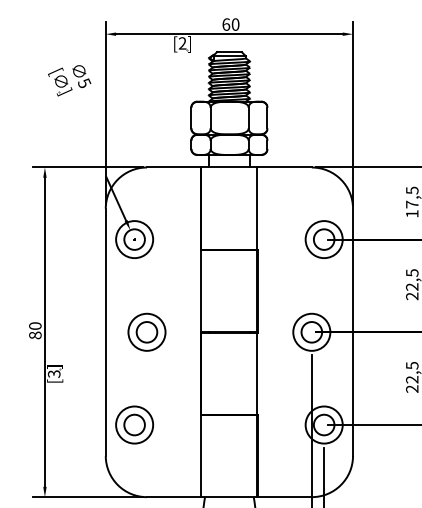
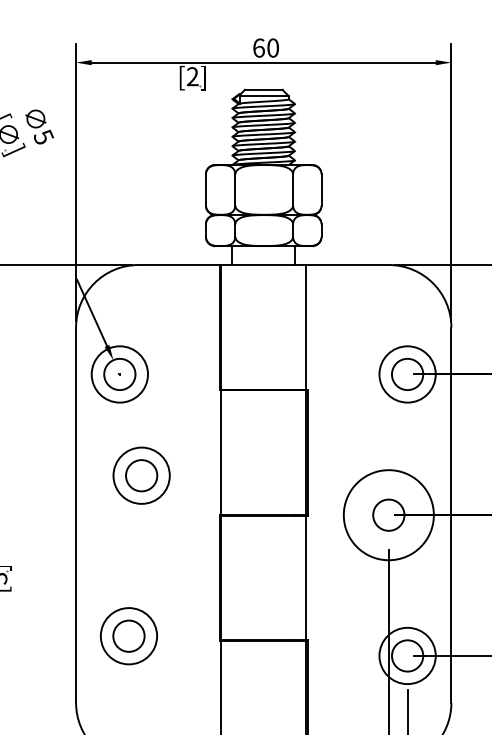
part: (146, 331) -> (140, 474), moved
circle: (311, 331) -> (388, 513), size x1.6
part: (134, 424) -> (128, 635), moved

